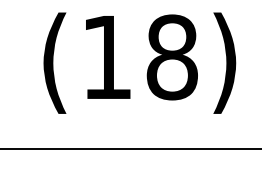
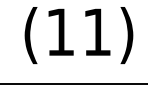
text: (172, 57) -> (97, 32), (18) -> (11)

